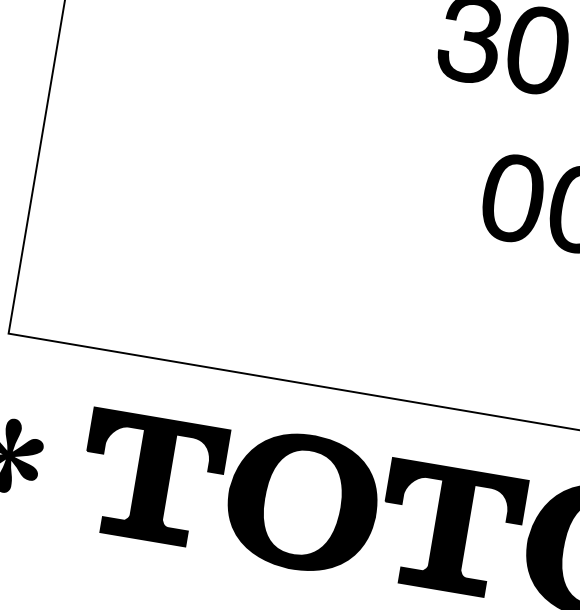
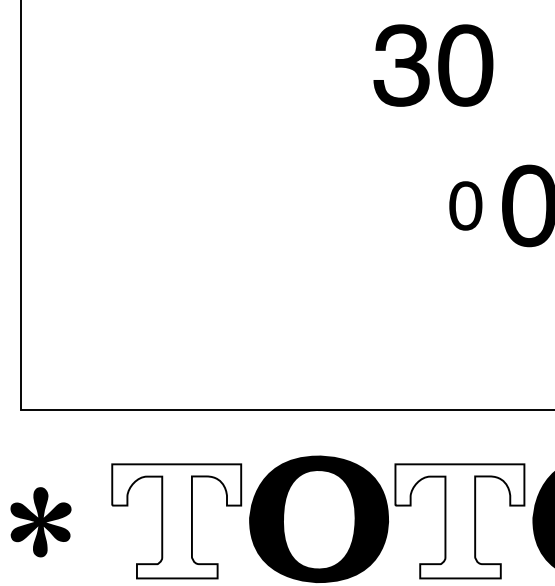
part: (512, 197) -> (465, 205), size x0.6
fill: (152, 479) -> (176, 521), removed
fill: (450, 529) -> (459, 521), removed

